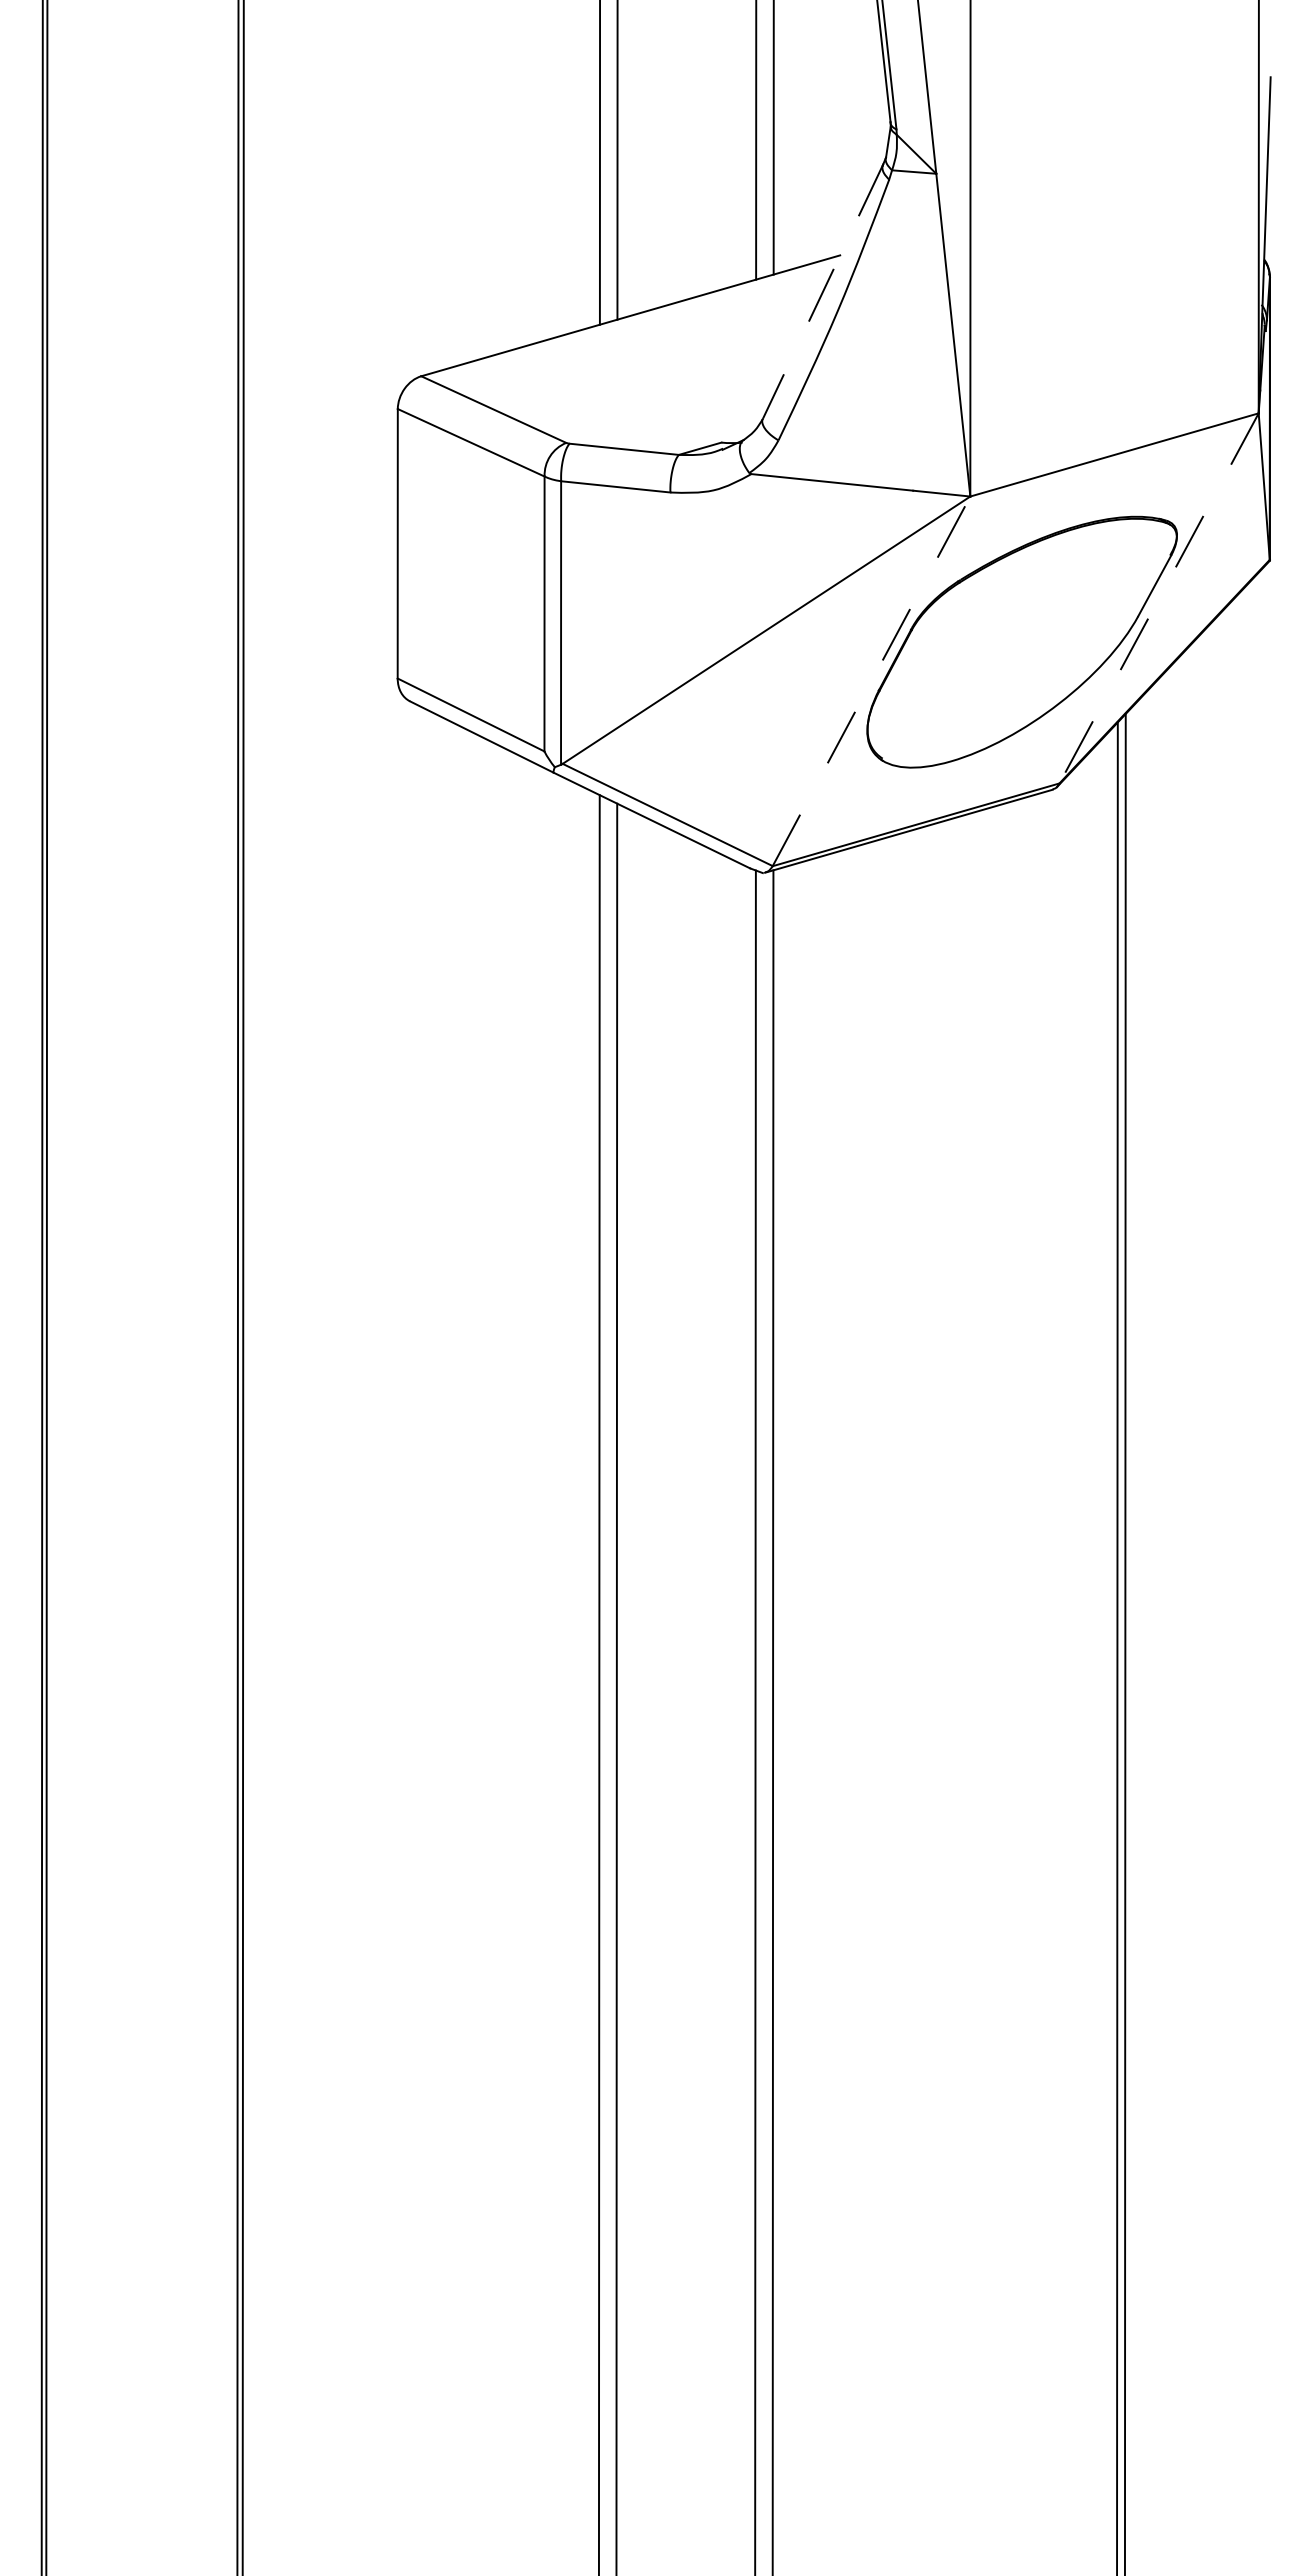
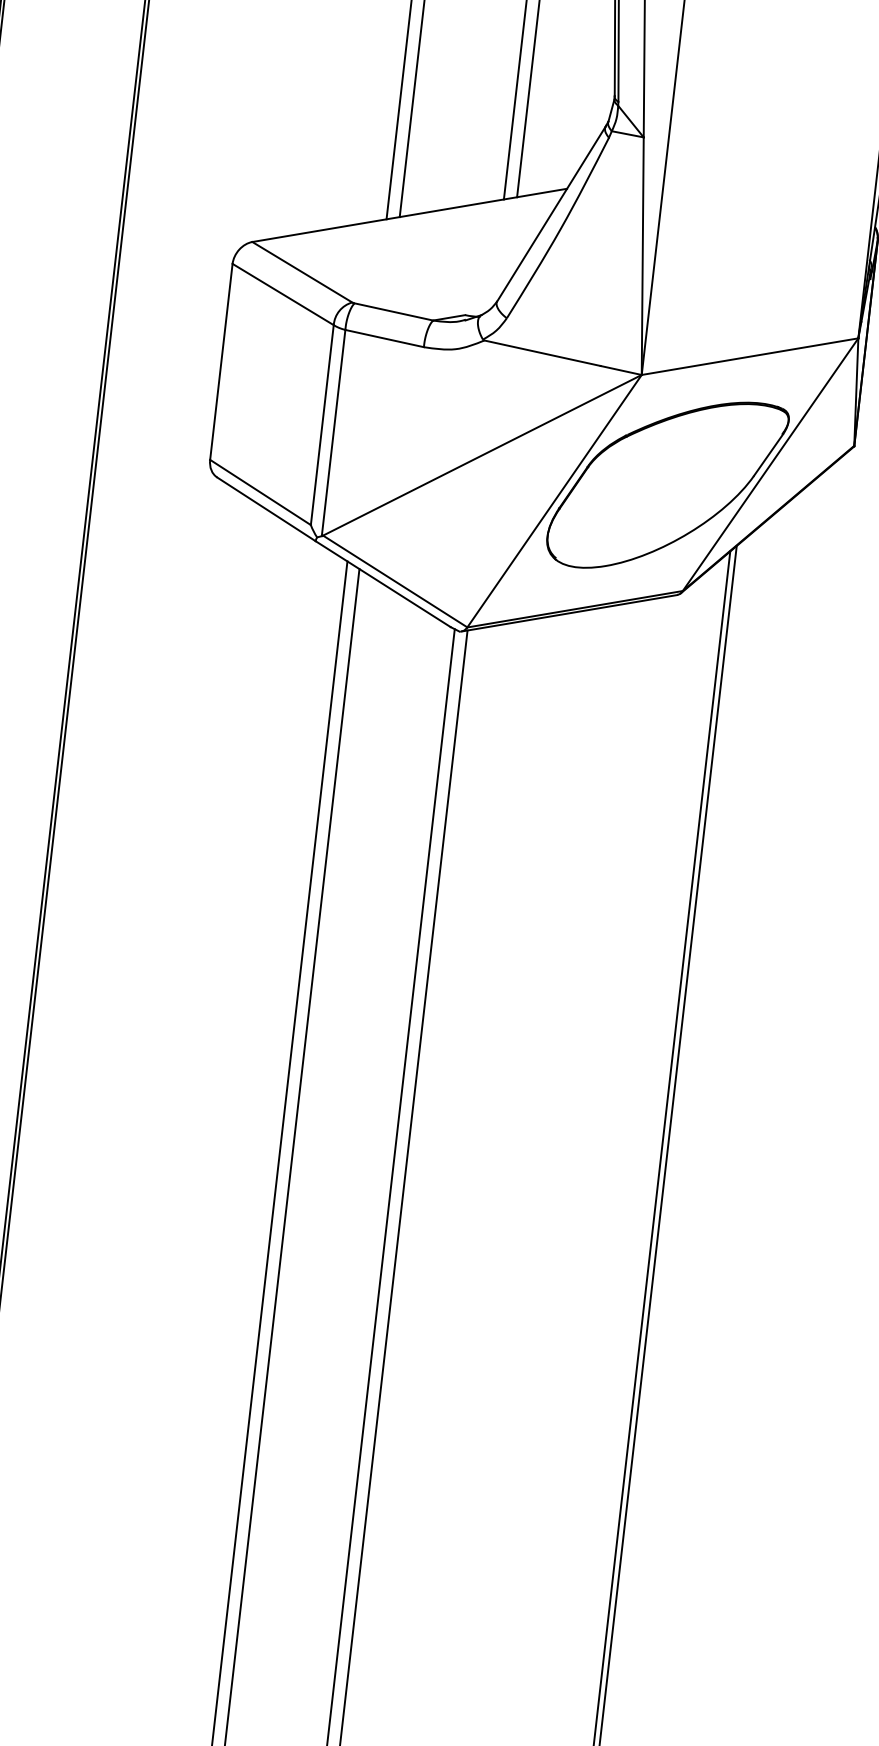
line: (823, 291) -> (551, 213), dashed -> solid
line: (1158, 598) -> (770, 464), dashed -> solid
line: (871, 681) -> (554, 501), dashed -> solid

